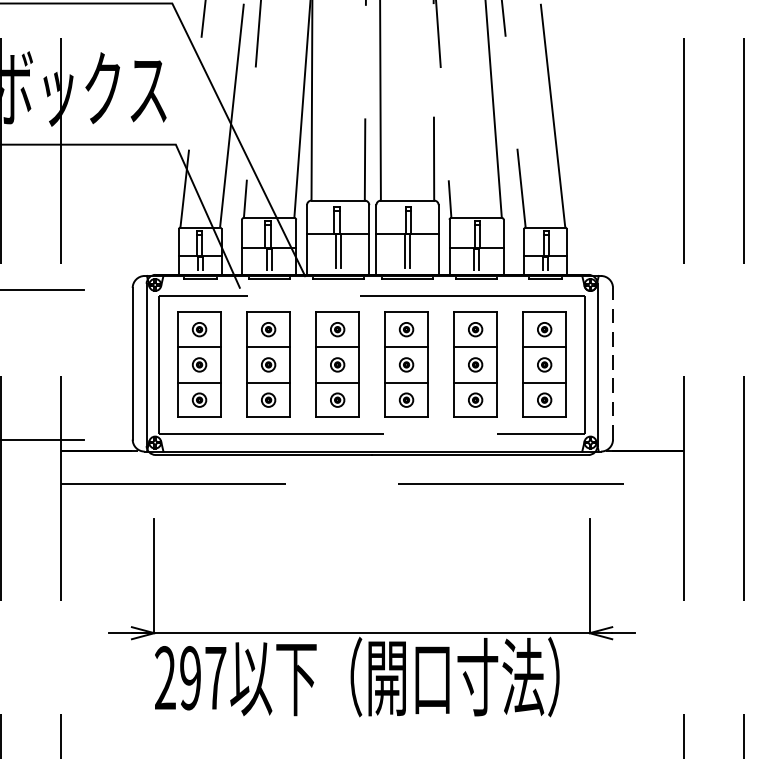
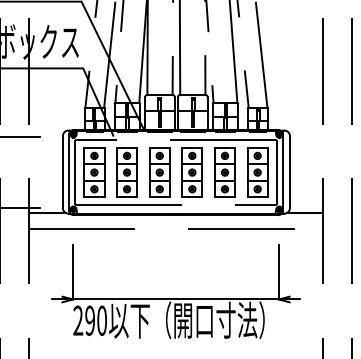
line: (614, 364) -> (290, 172), dashed -> solid
text: (216, 677) -> (102, 320), 297 -> 290

